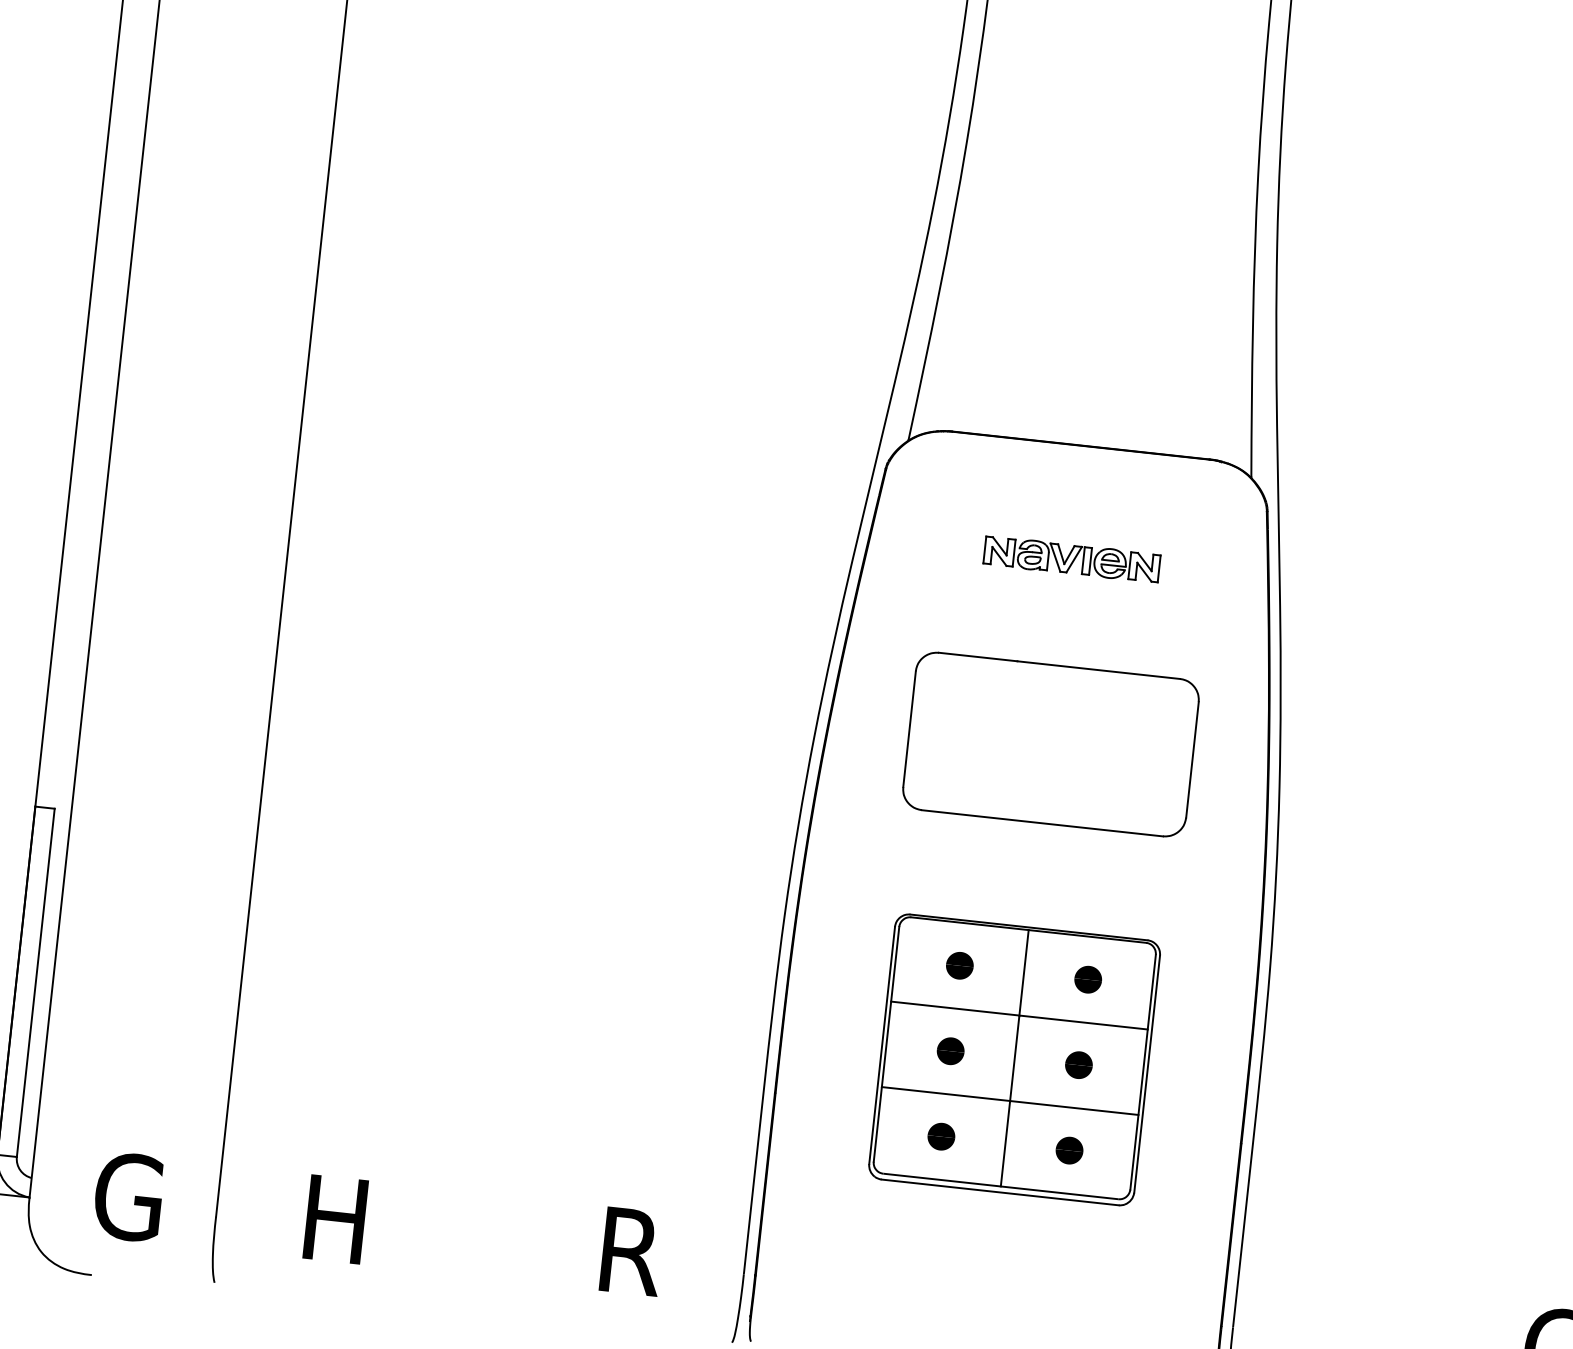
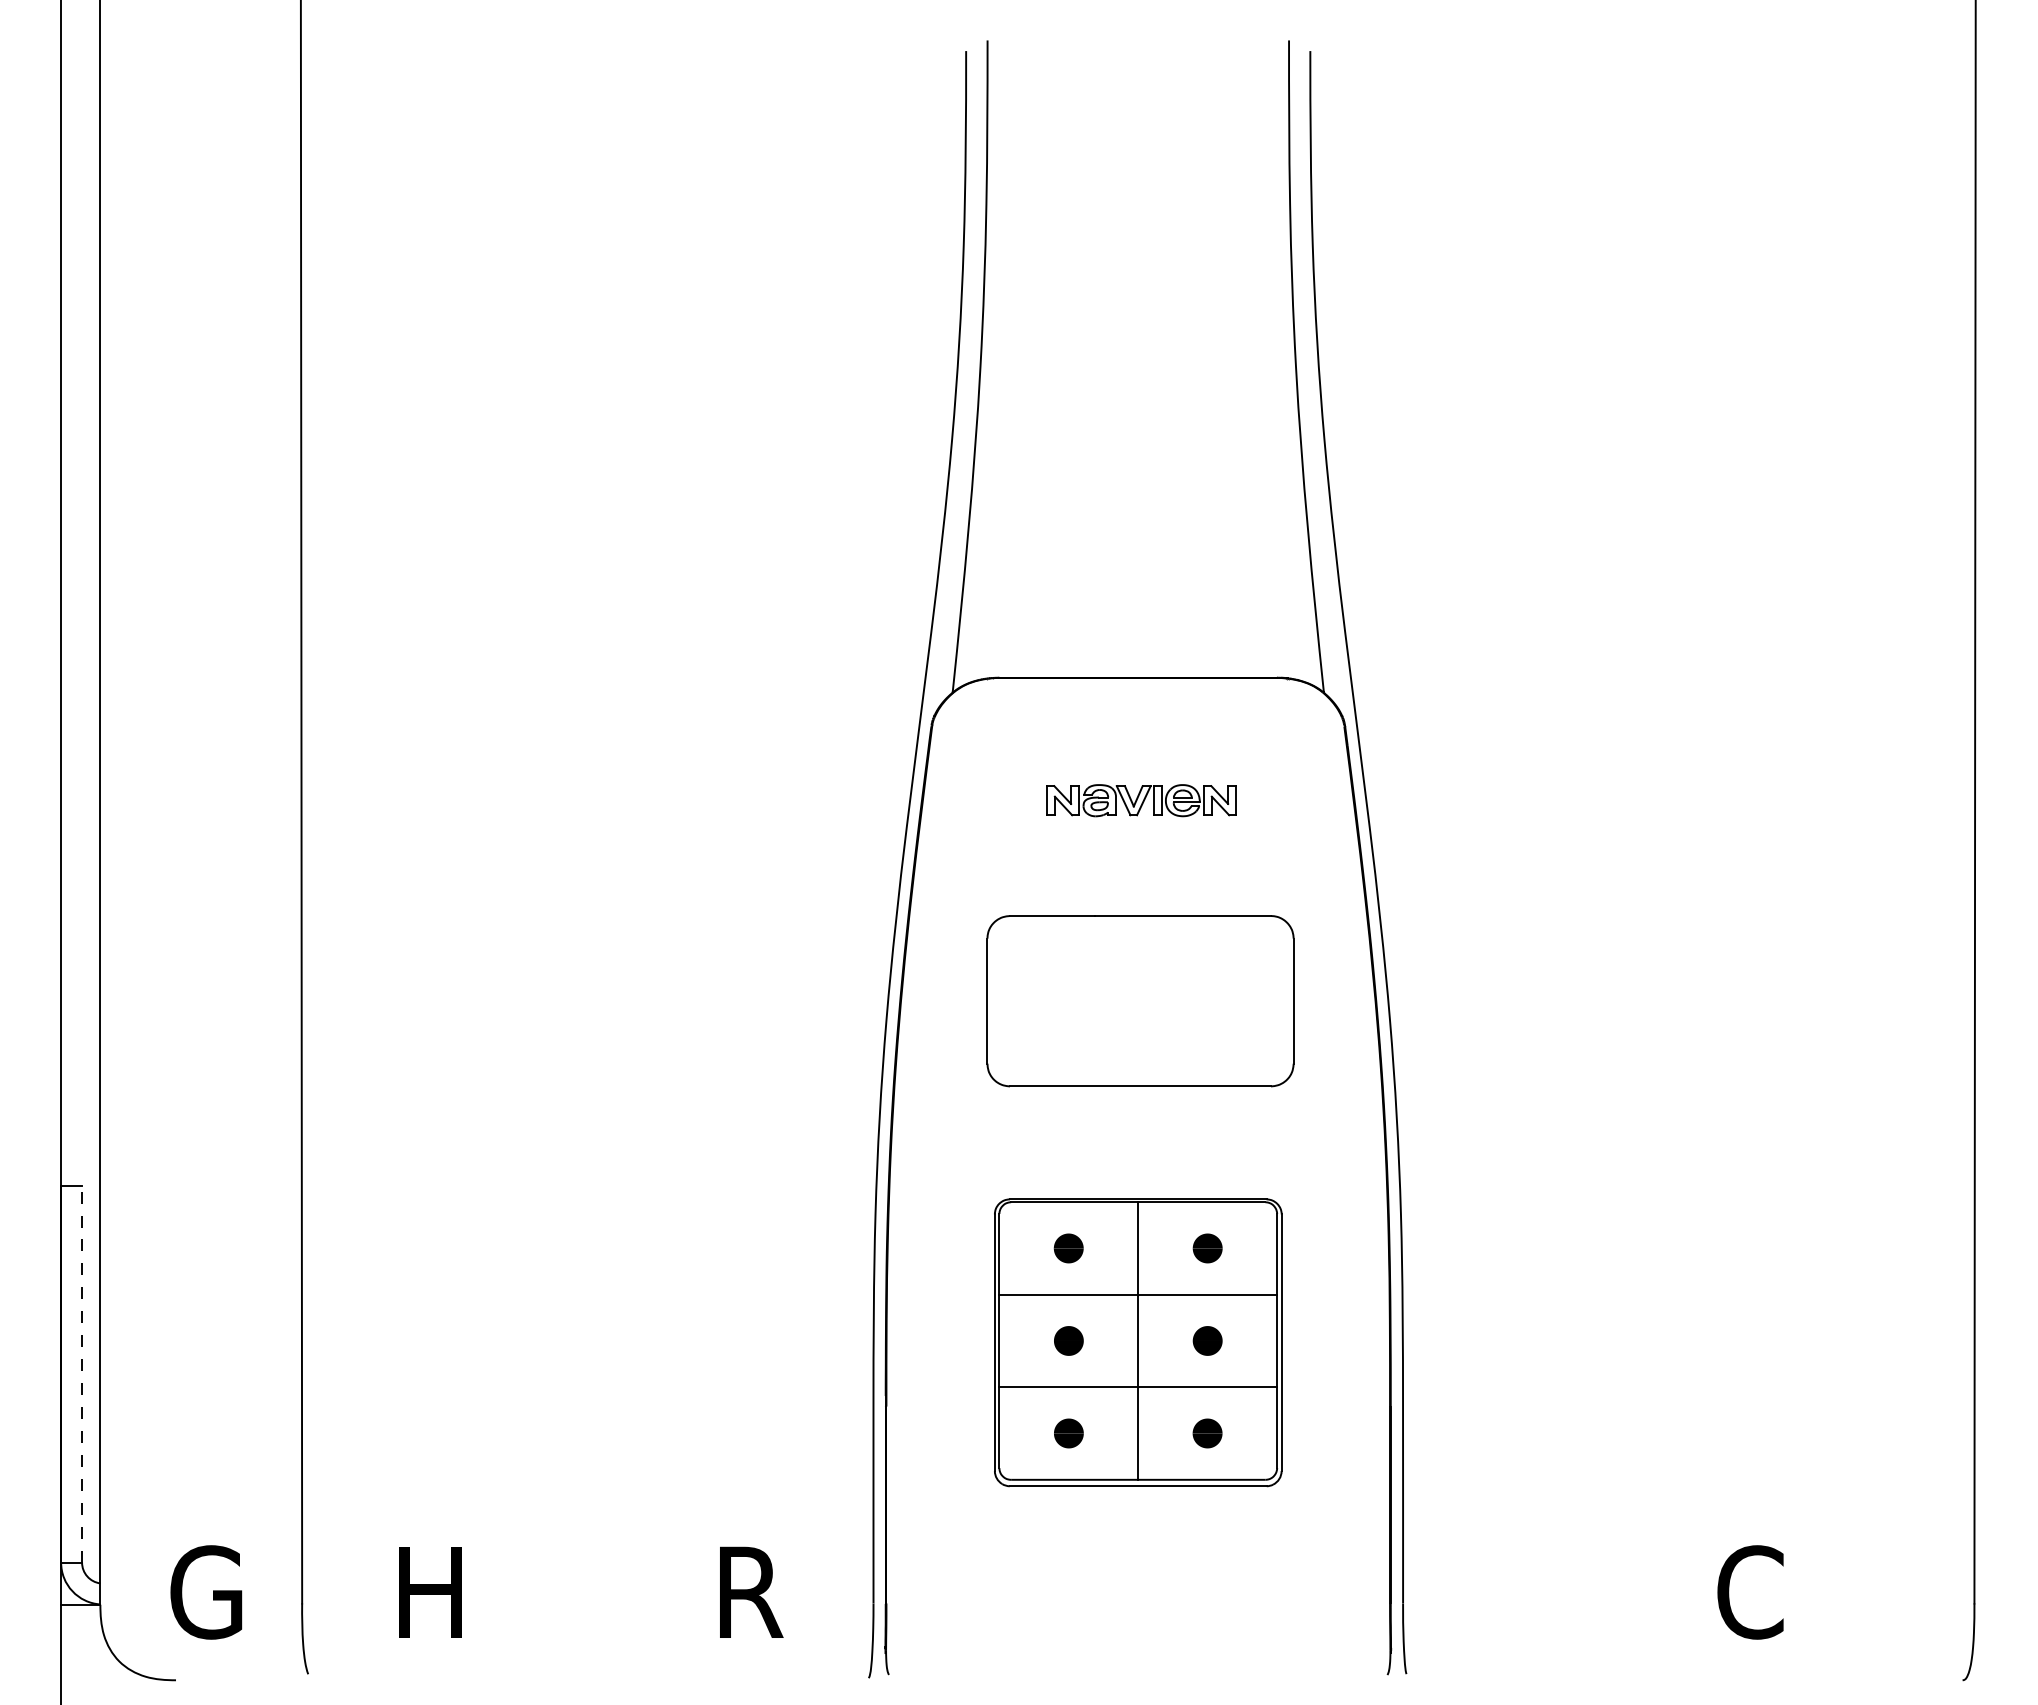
line: (36, 982) -> (82, 1373), solid -> dashed

